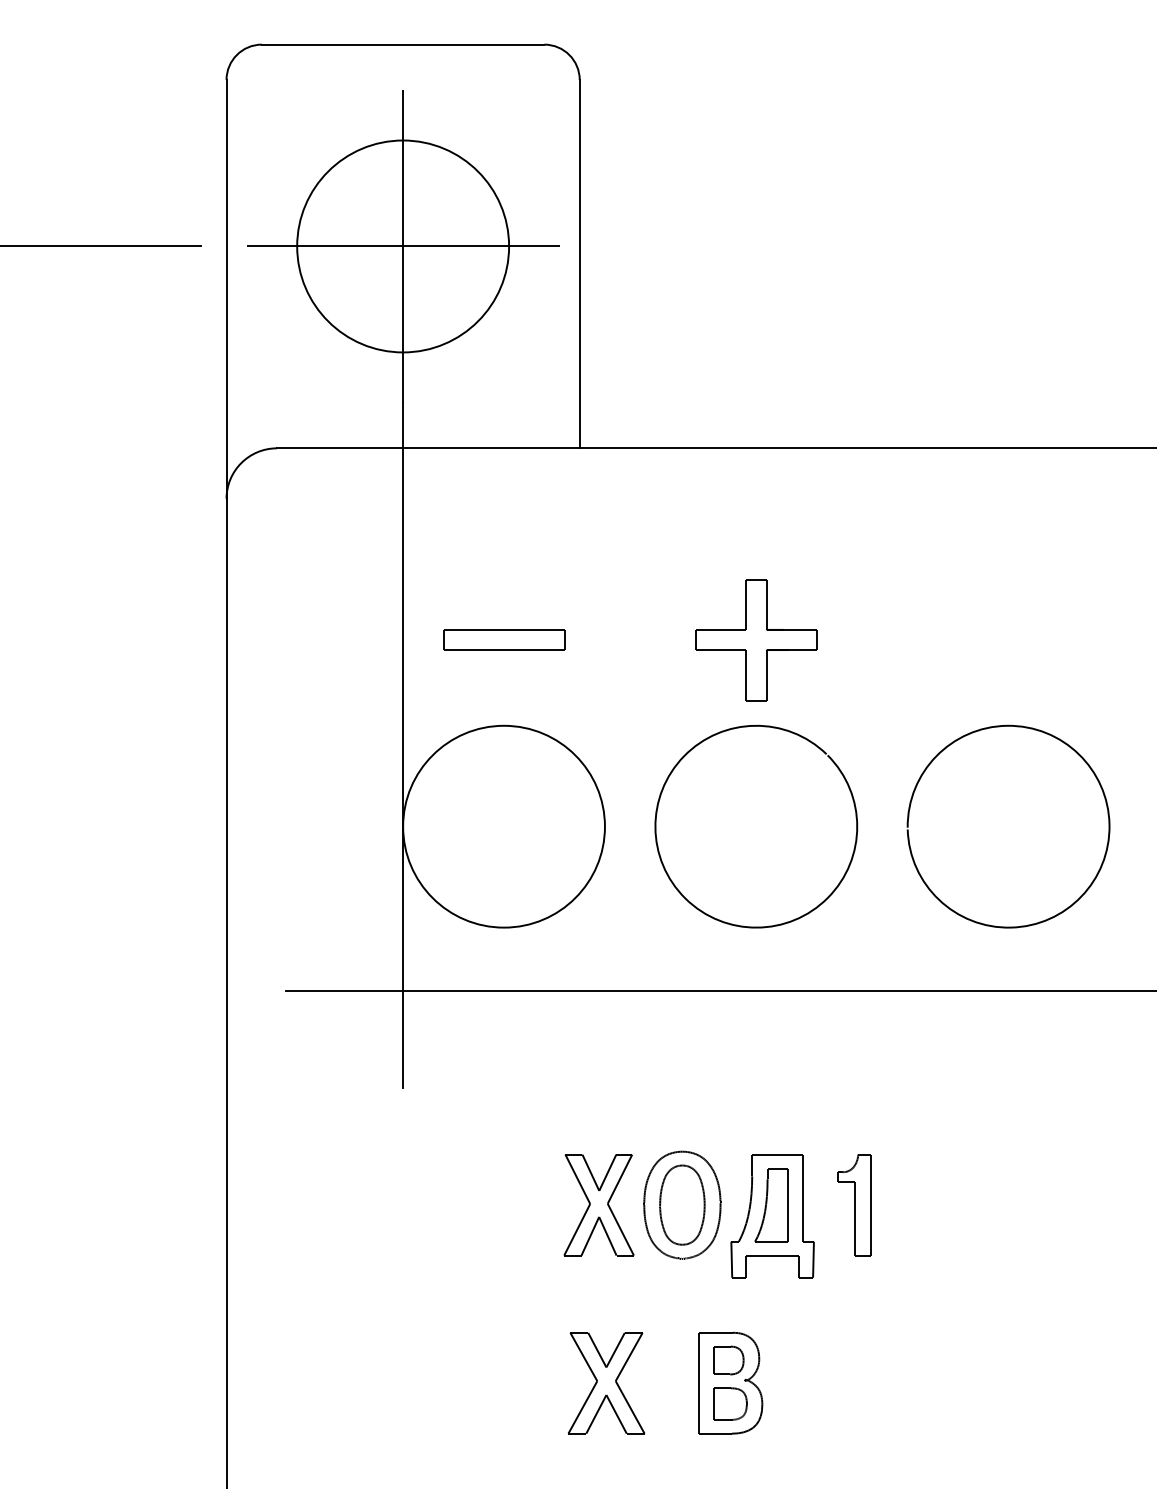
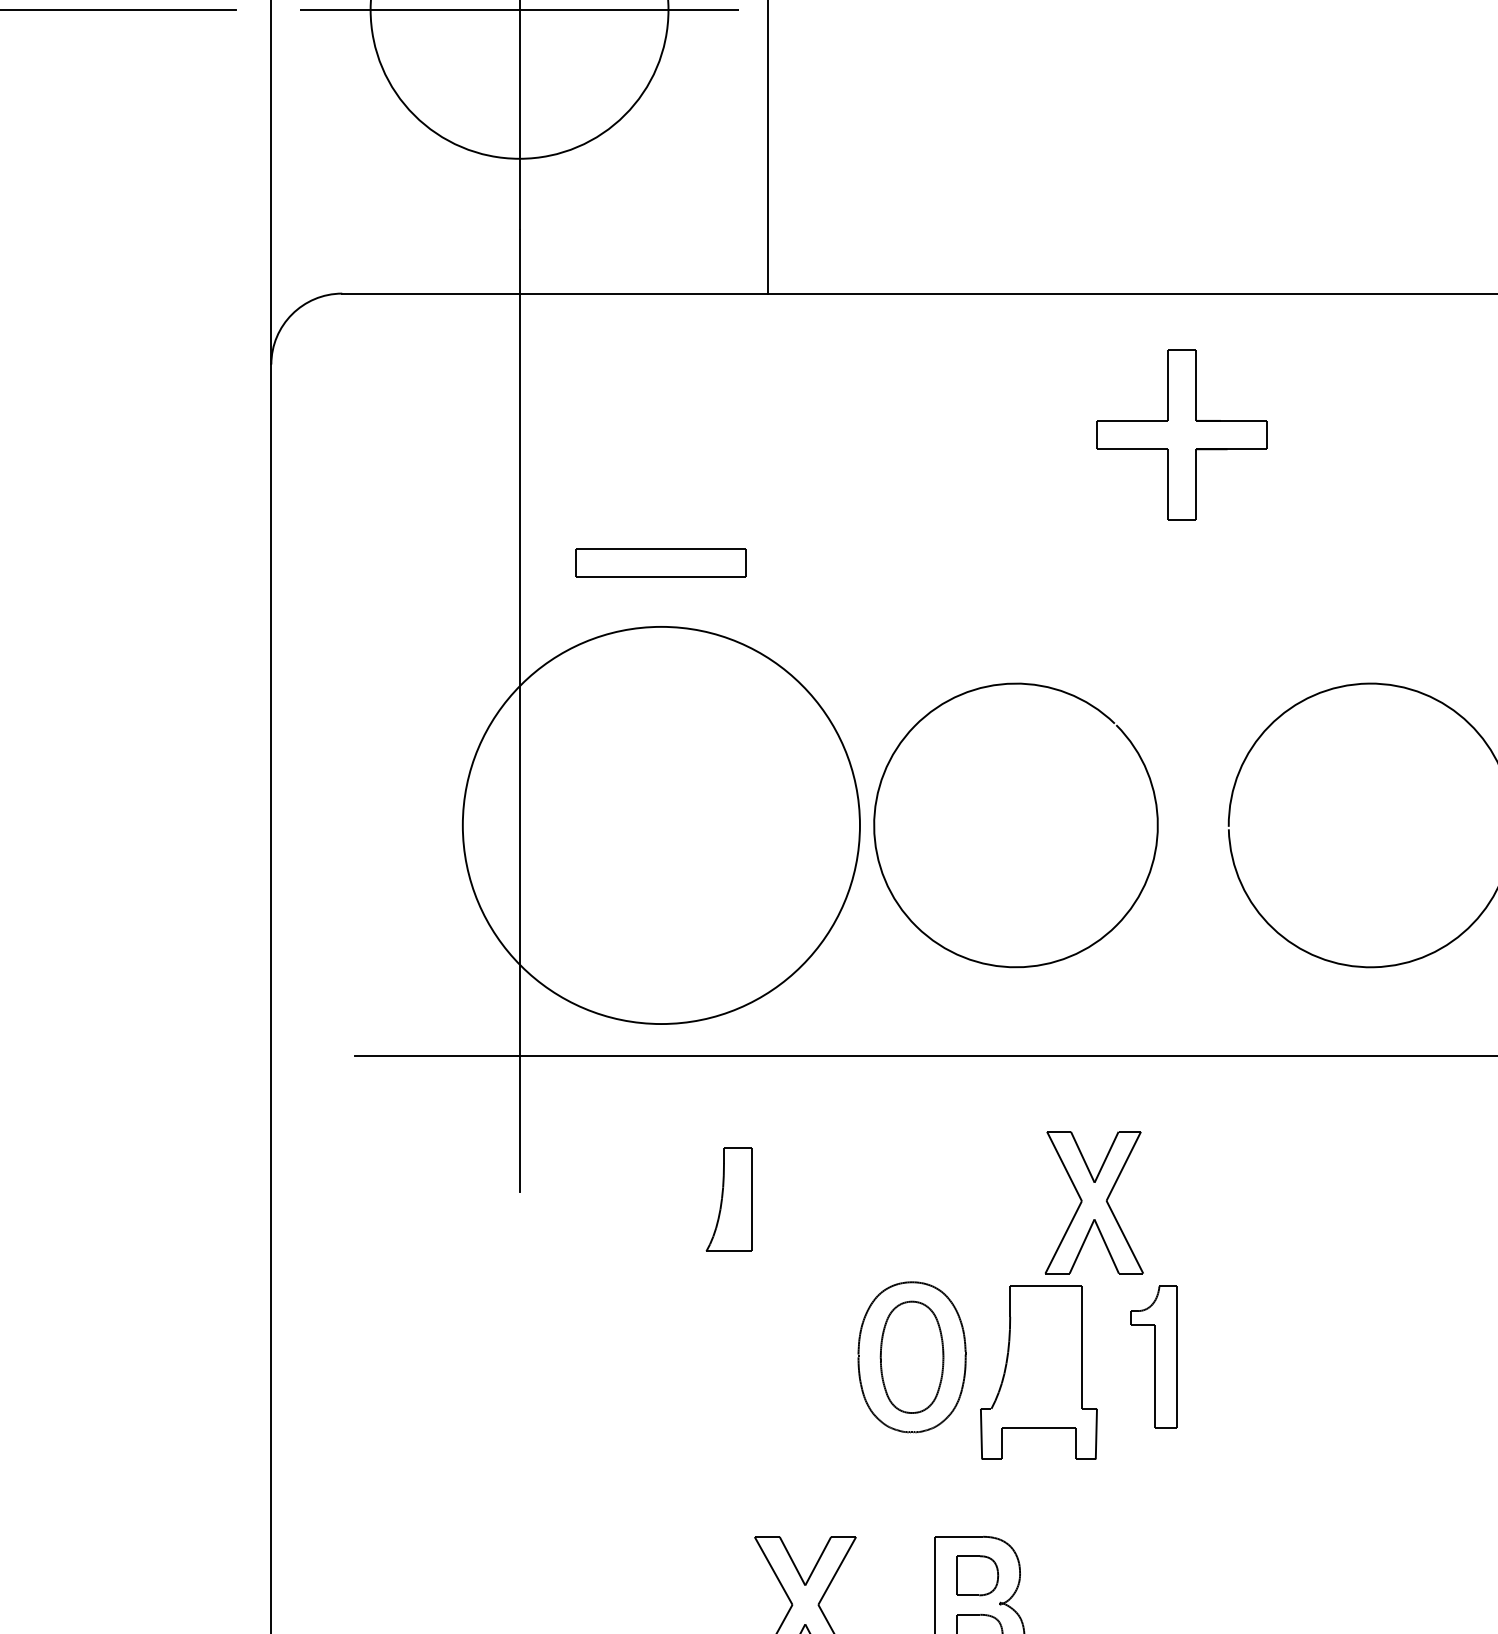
part: (756, 640) -> (1182, 435), moved
circle: (503, 826) -> (660, 825), size x1.4
part: (598, 1205) -> (1093, 1203), moved
part: (771, 1205) -> (729, 1200), moved

